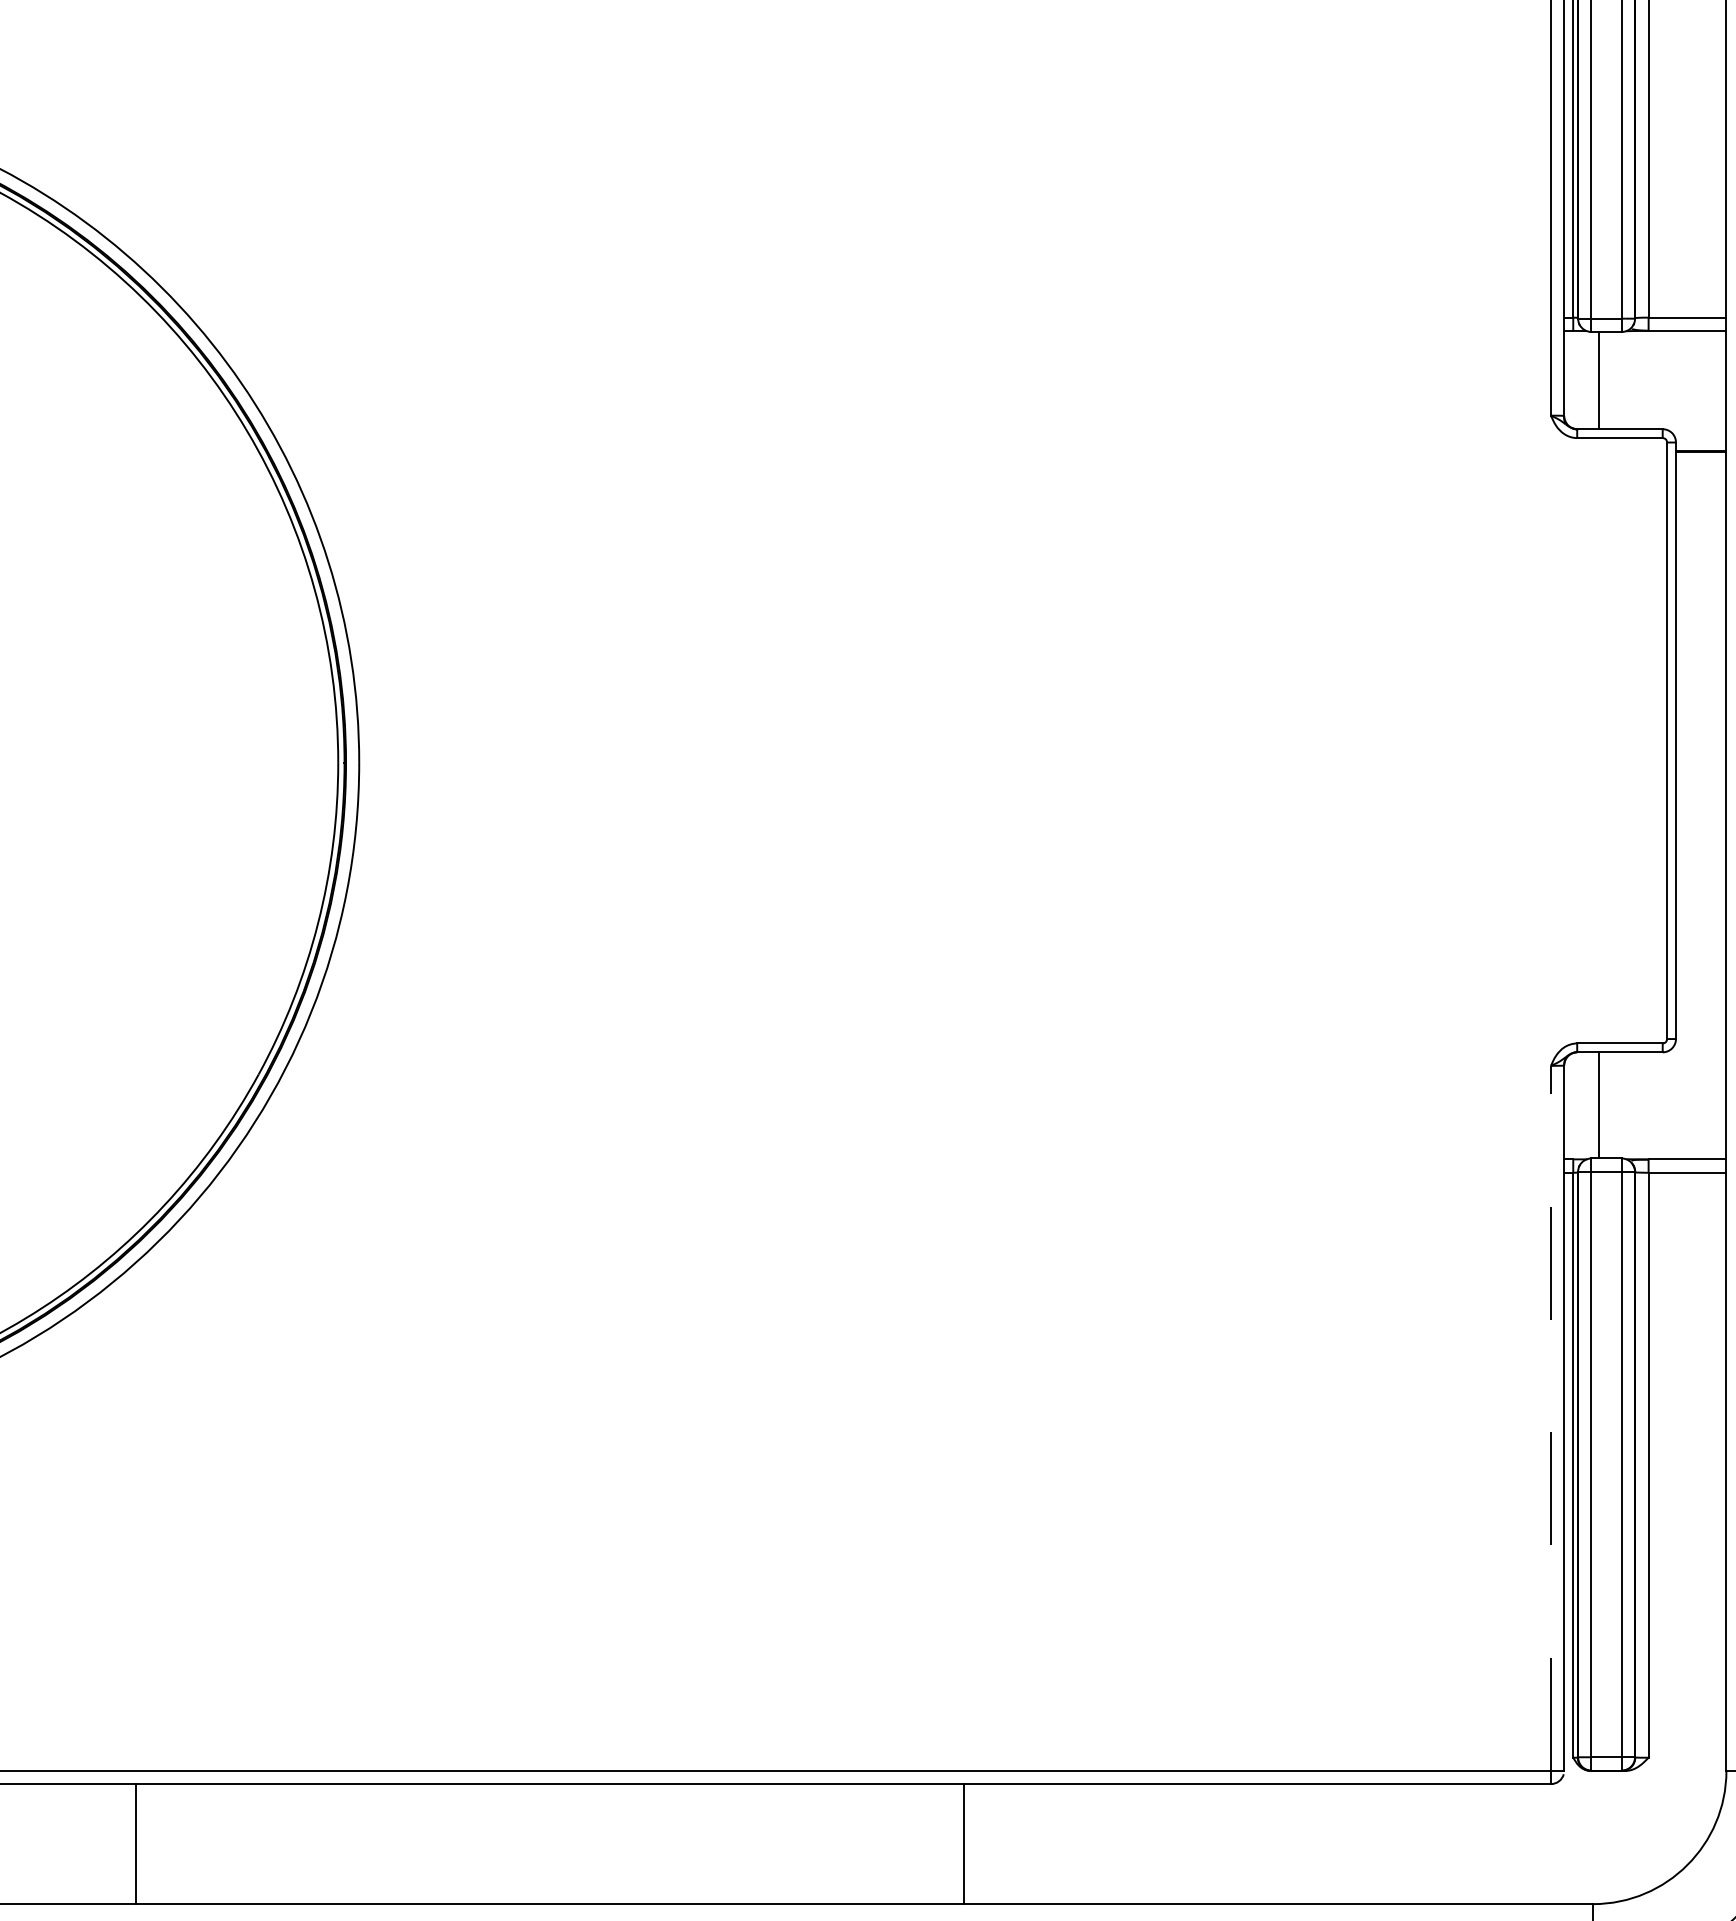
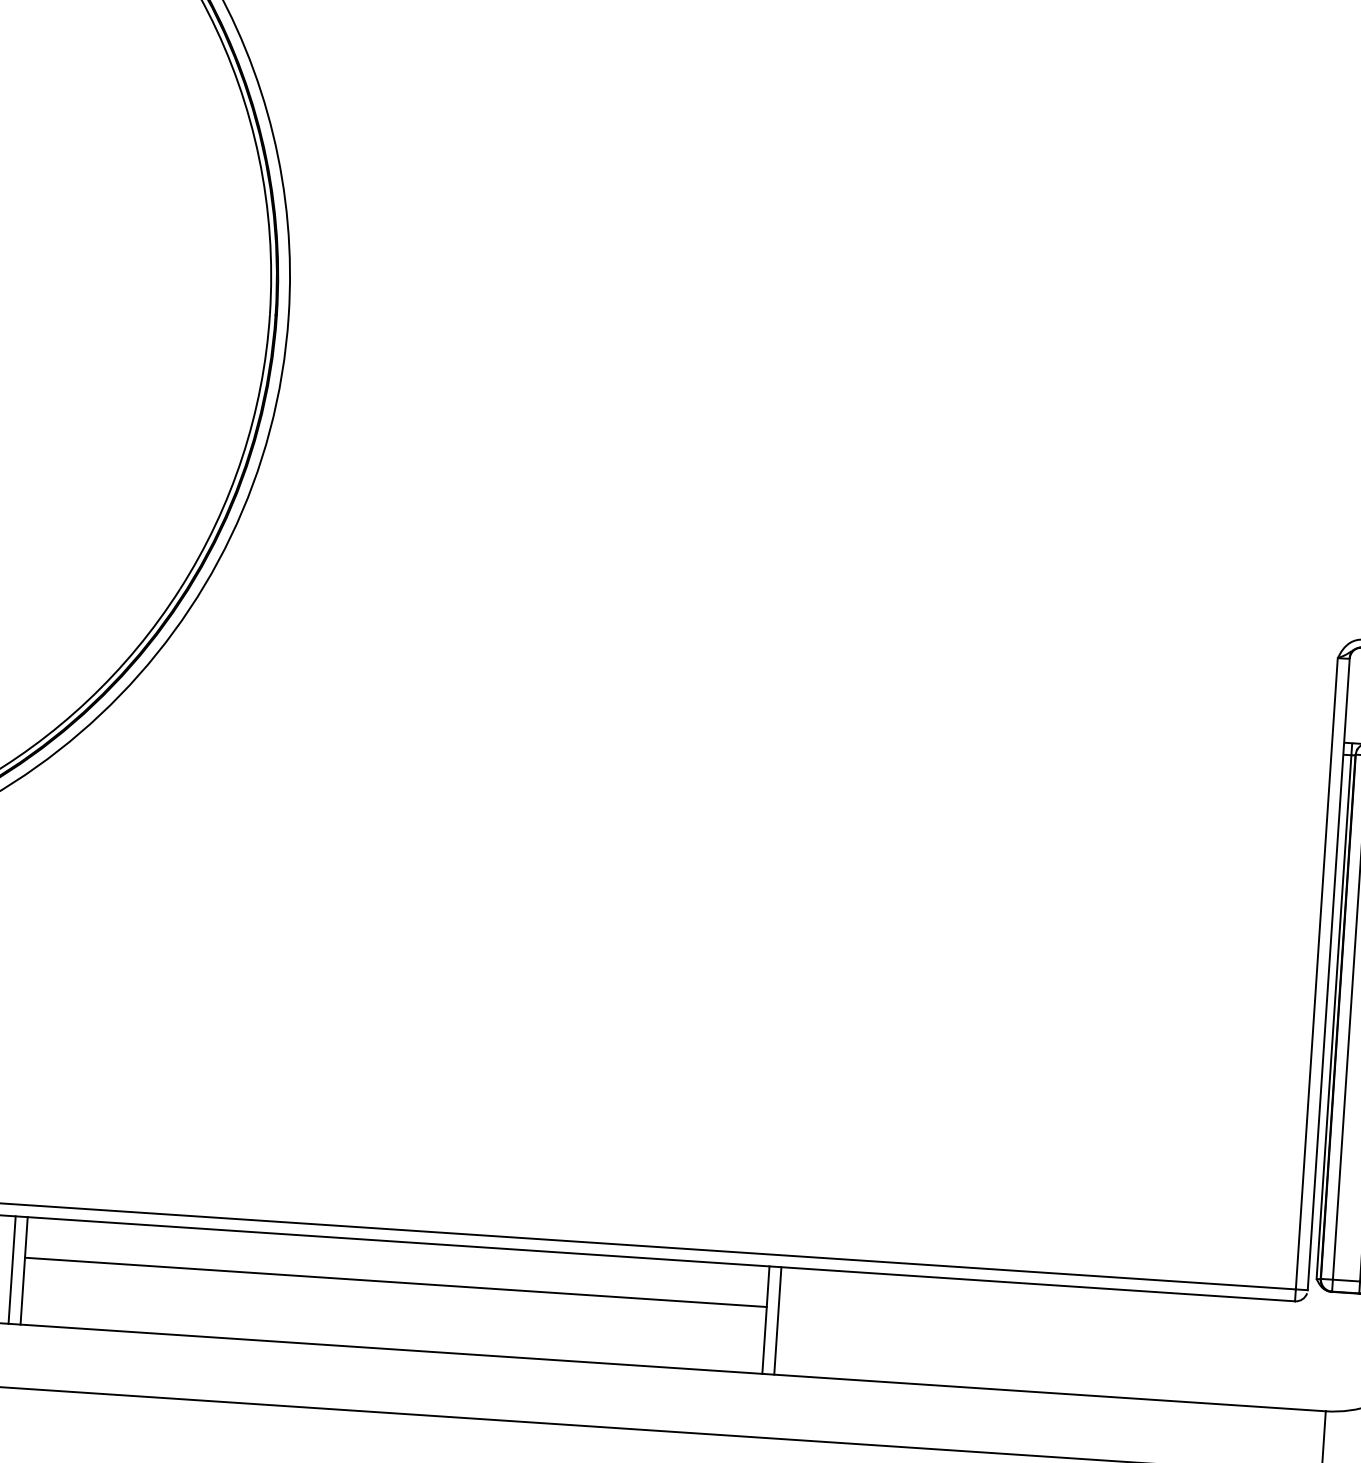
line: (1550, 1417) -> (1316, 973), dashed -> solid
line: (549, 1829) -> (395, 1282), added
line: (122, 1844) -> (12, 1270), added
line: (977, 1844) -> (777, 1321), added

